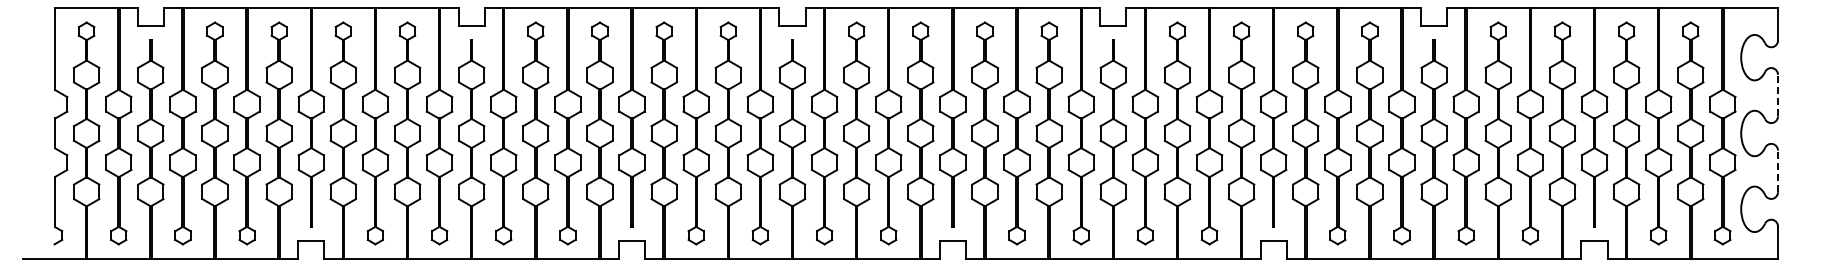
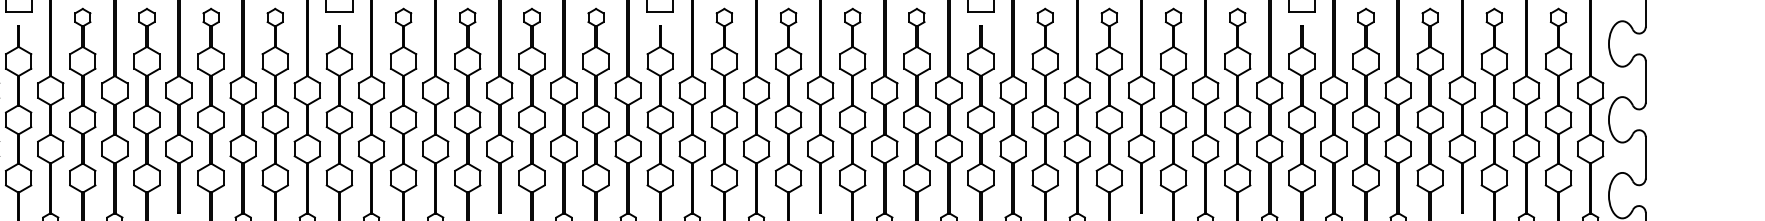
line: (1778, 95) -> (1646, 81), dashed -> solid
line: (1778, 171) -> (1646, 157), dashed -> solid

